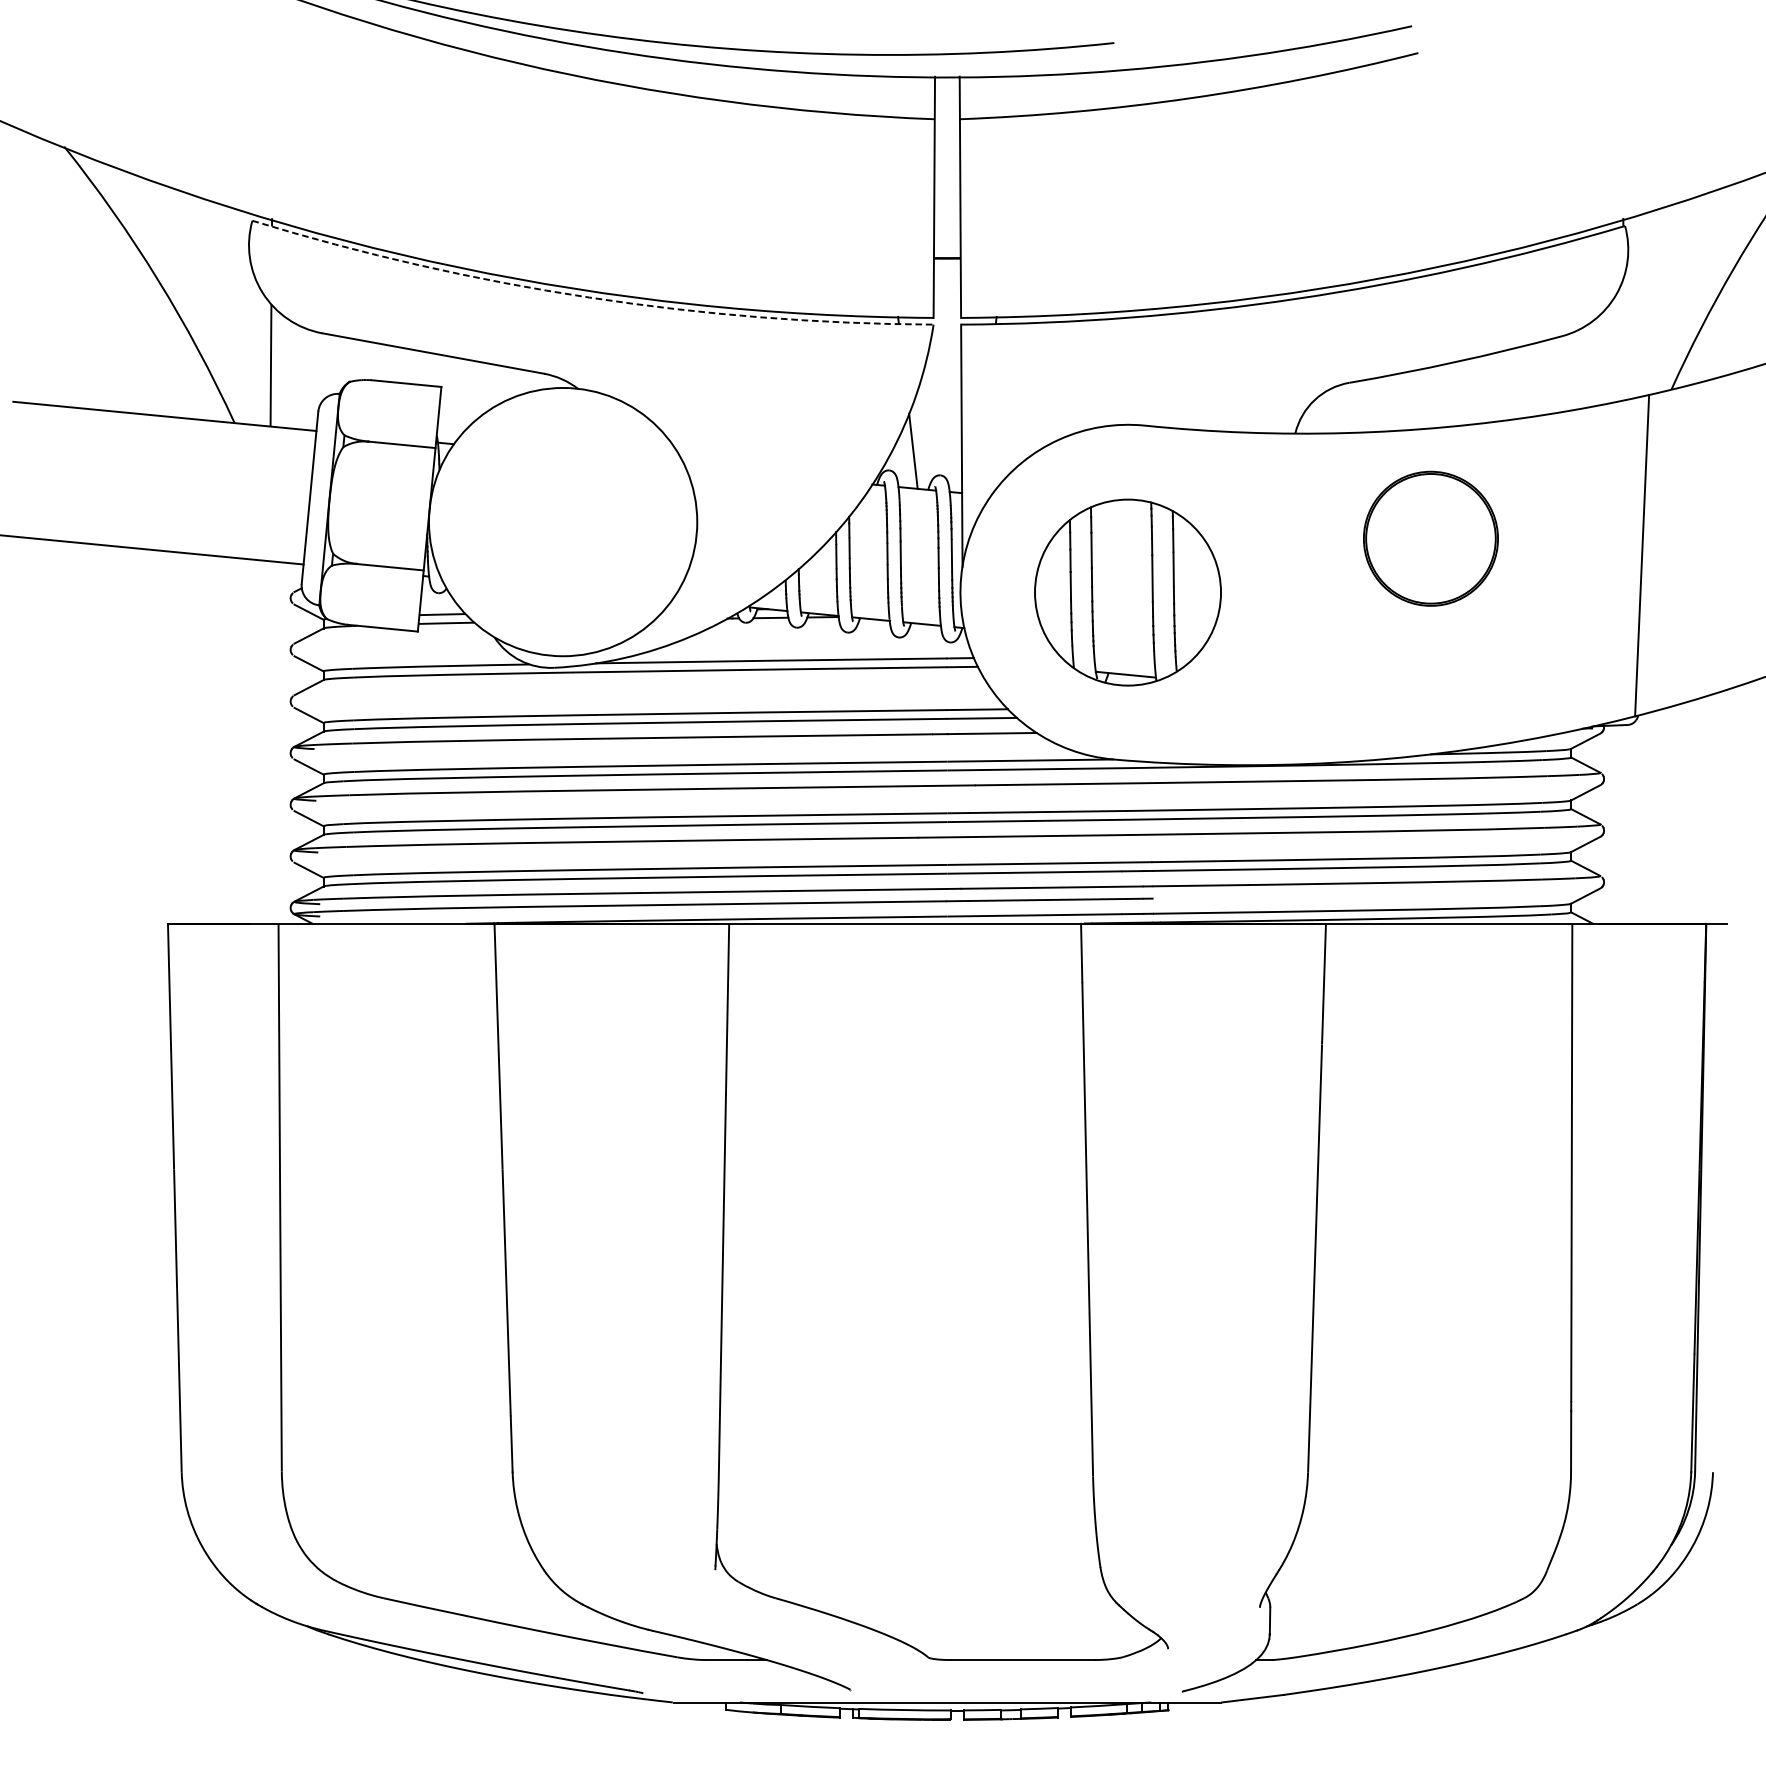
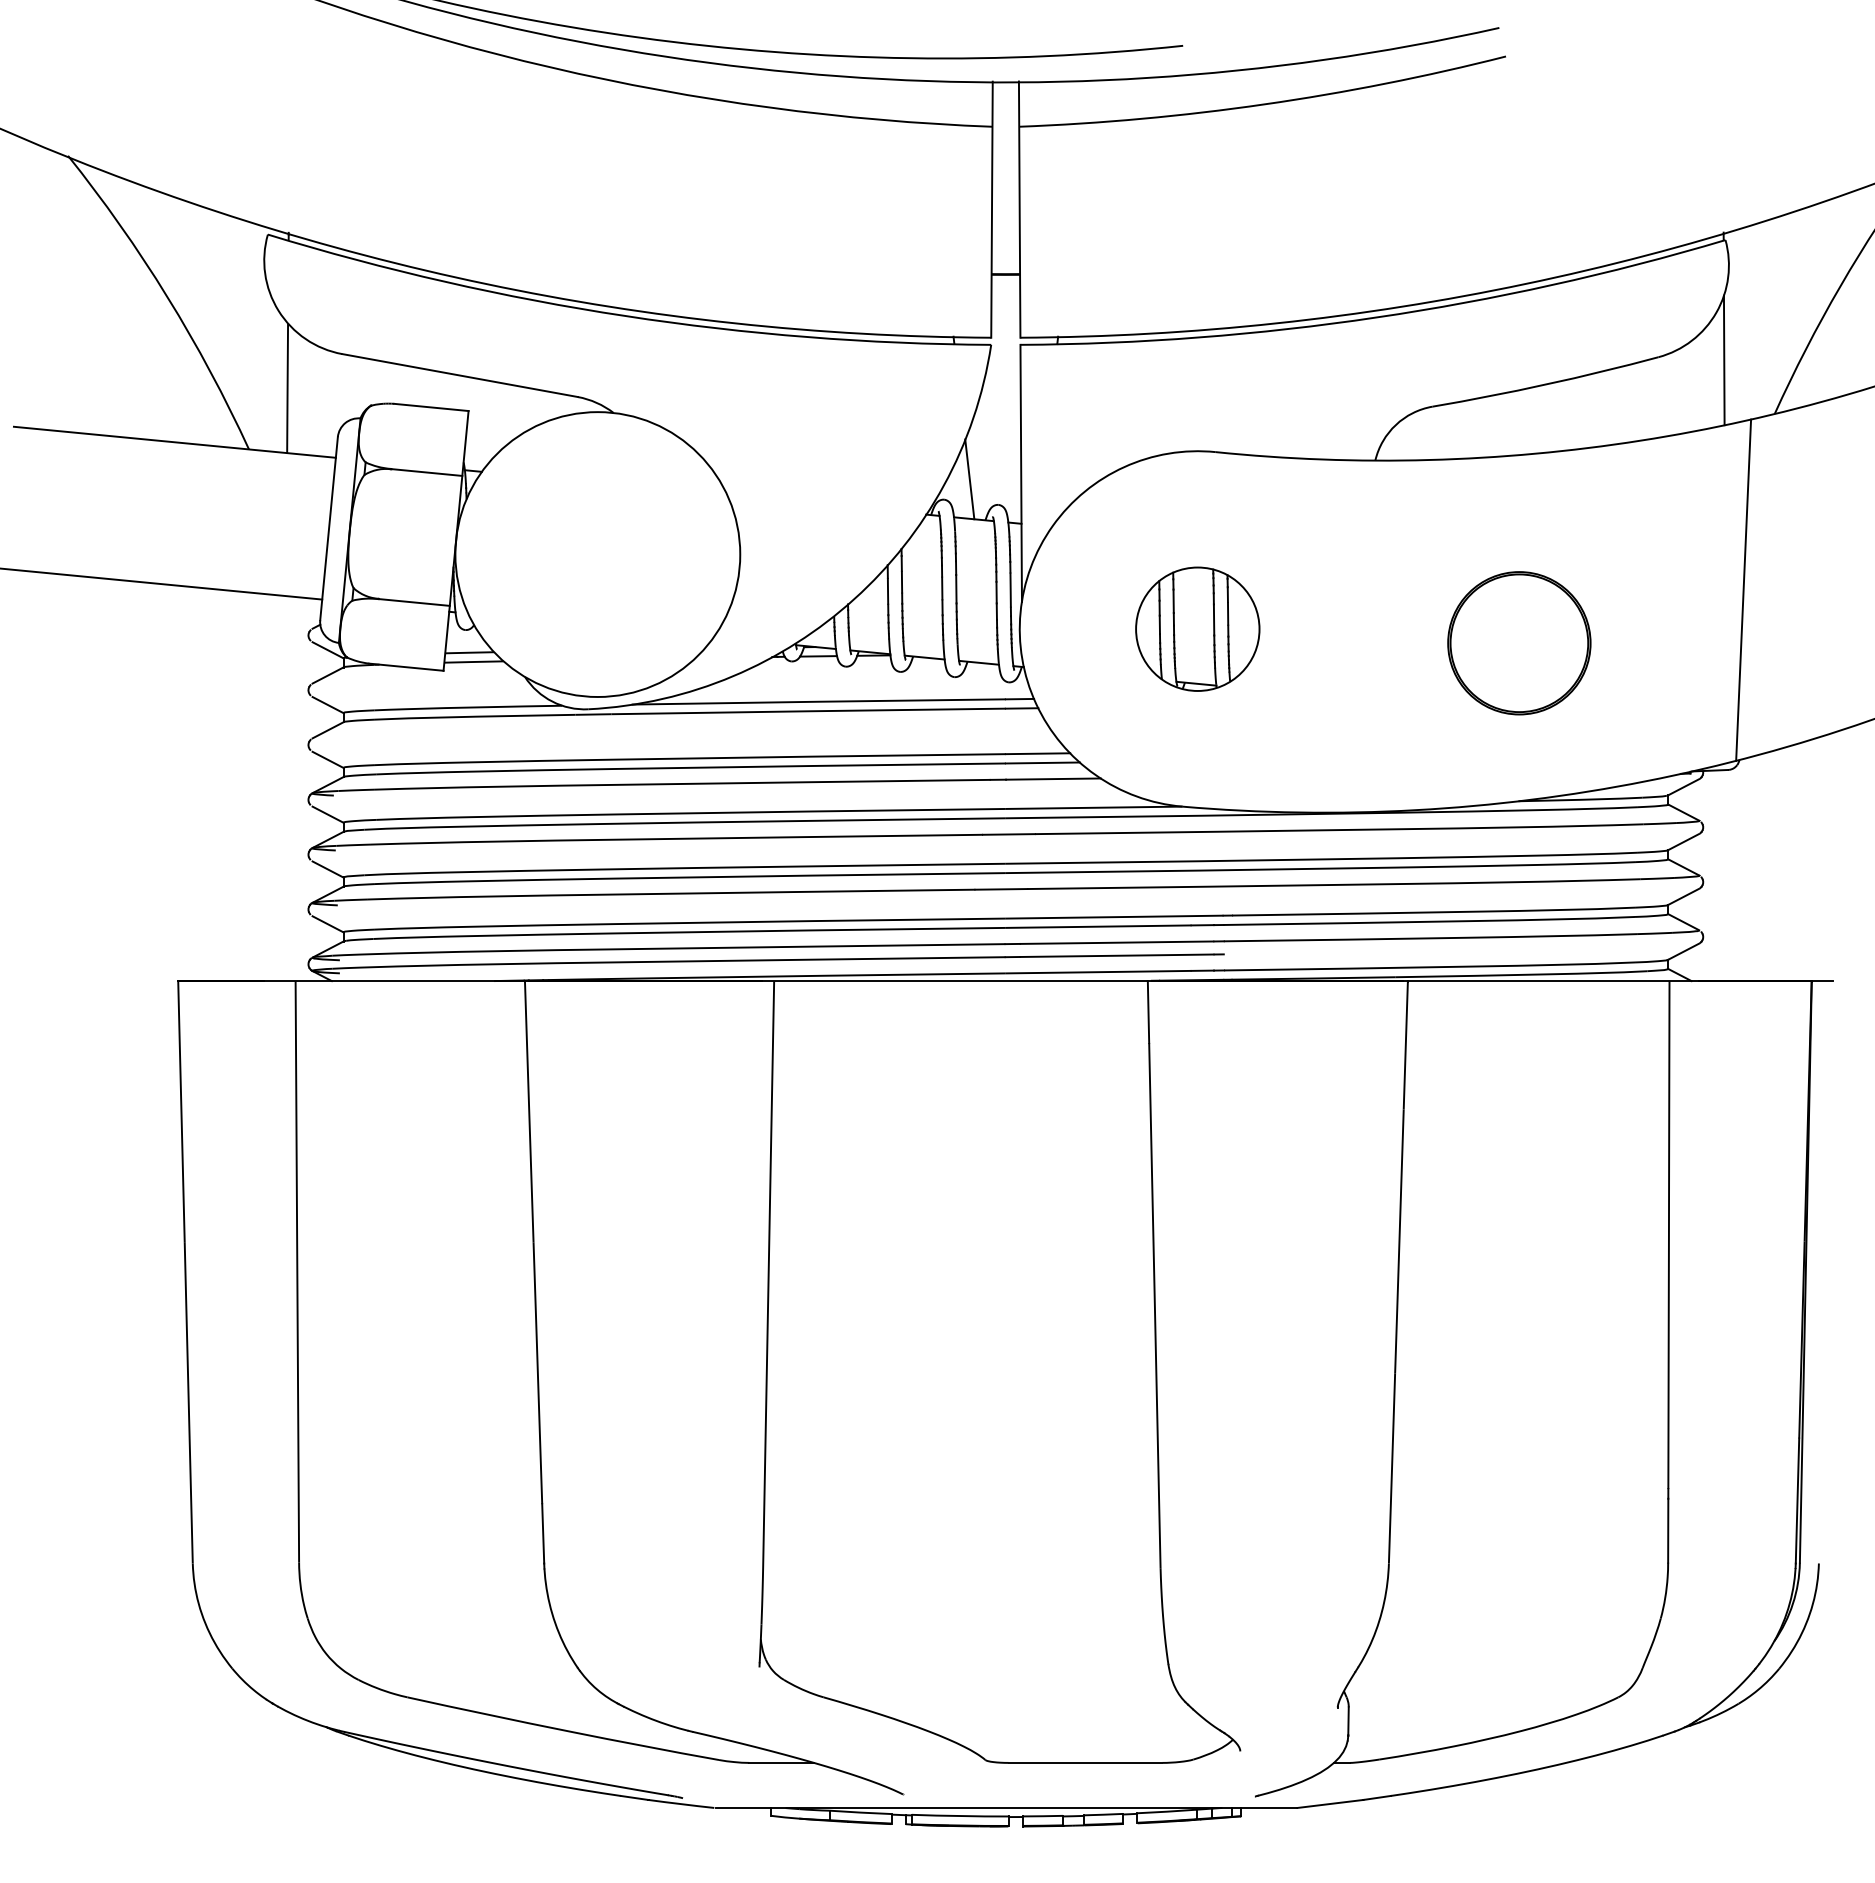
arc: (589, 297) -> (625, 316), dashed -> solid
line: (1623, 339) -> (1723, 360), added
part: (1431, 539) -> (1519, 643), moved
part: (1127, 591) -> (1197, 628), size x0.62

